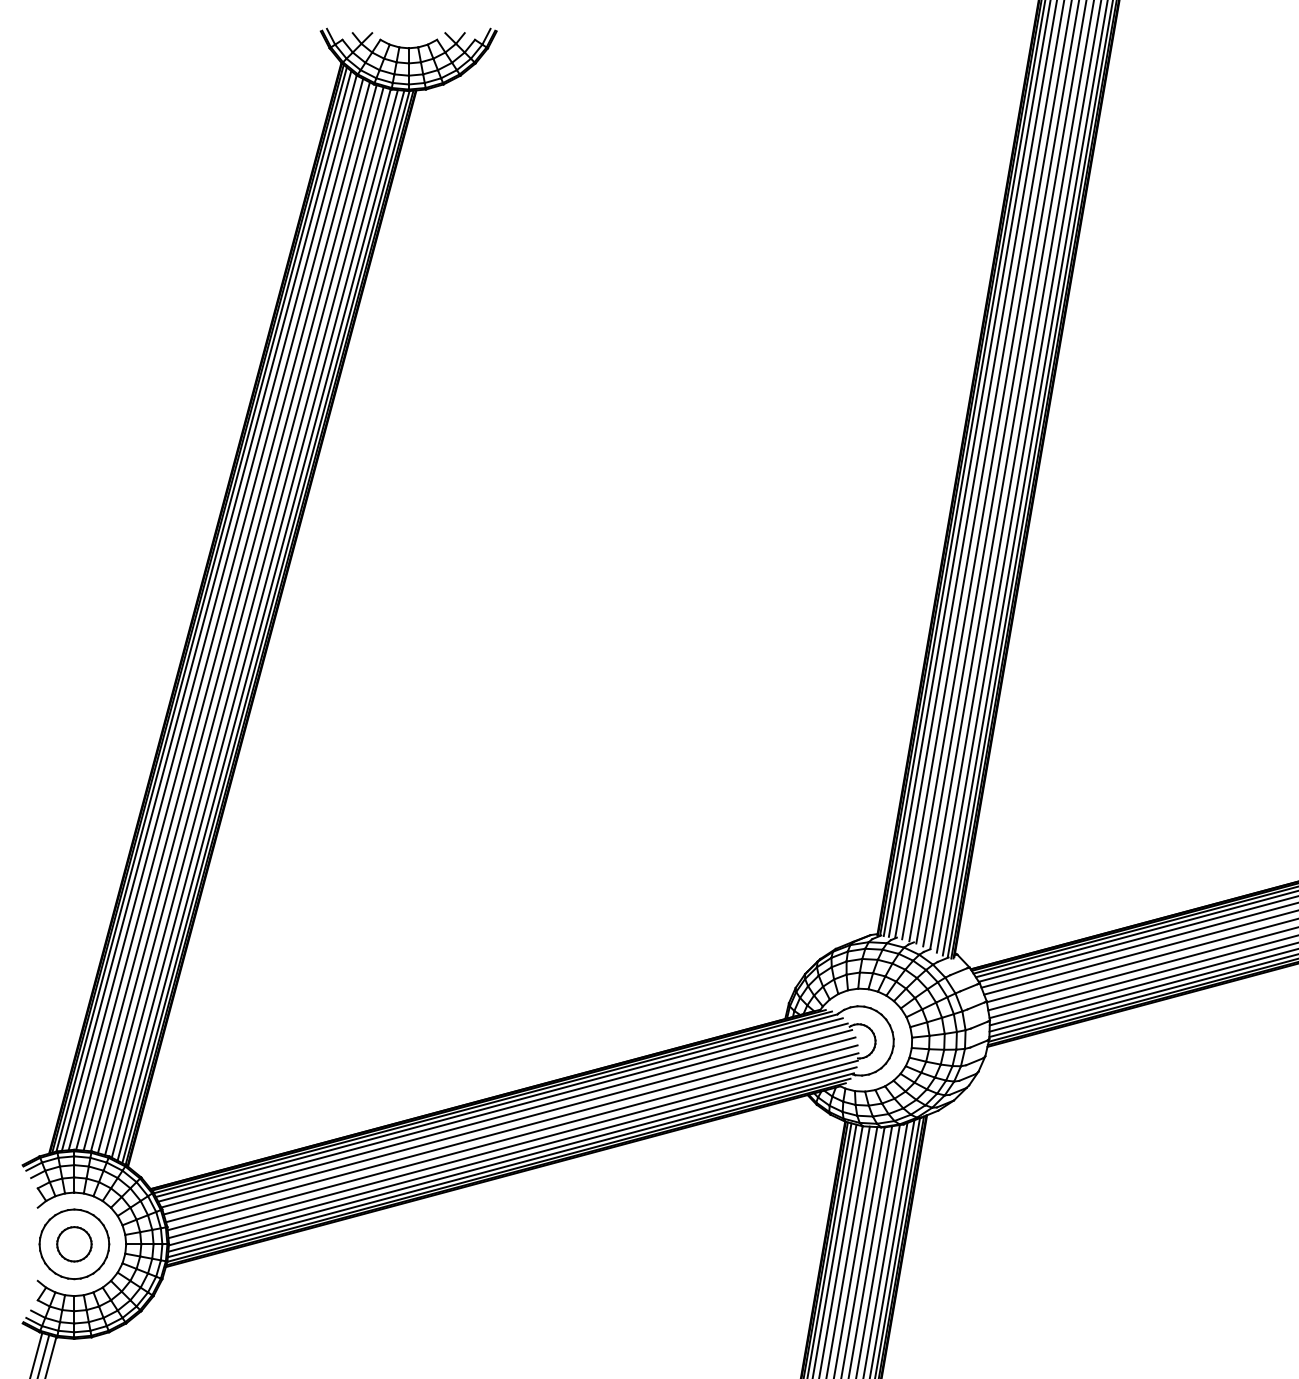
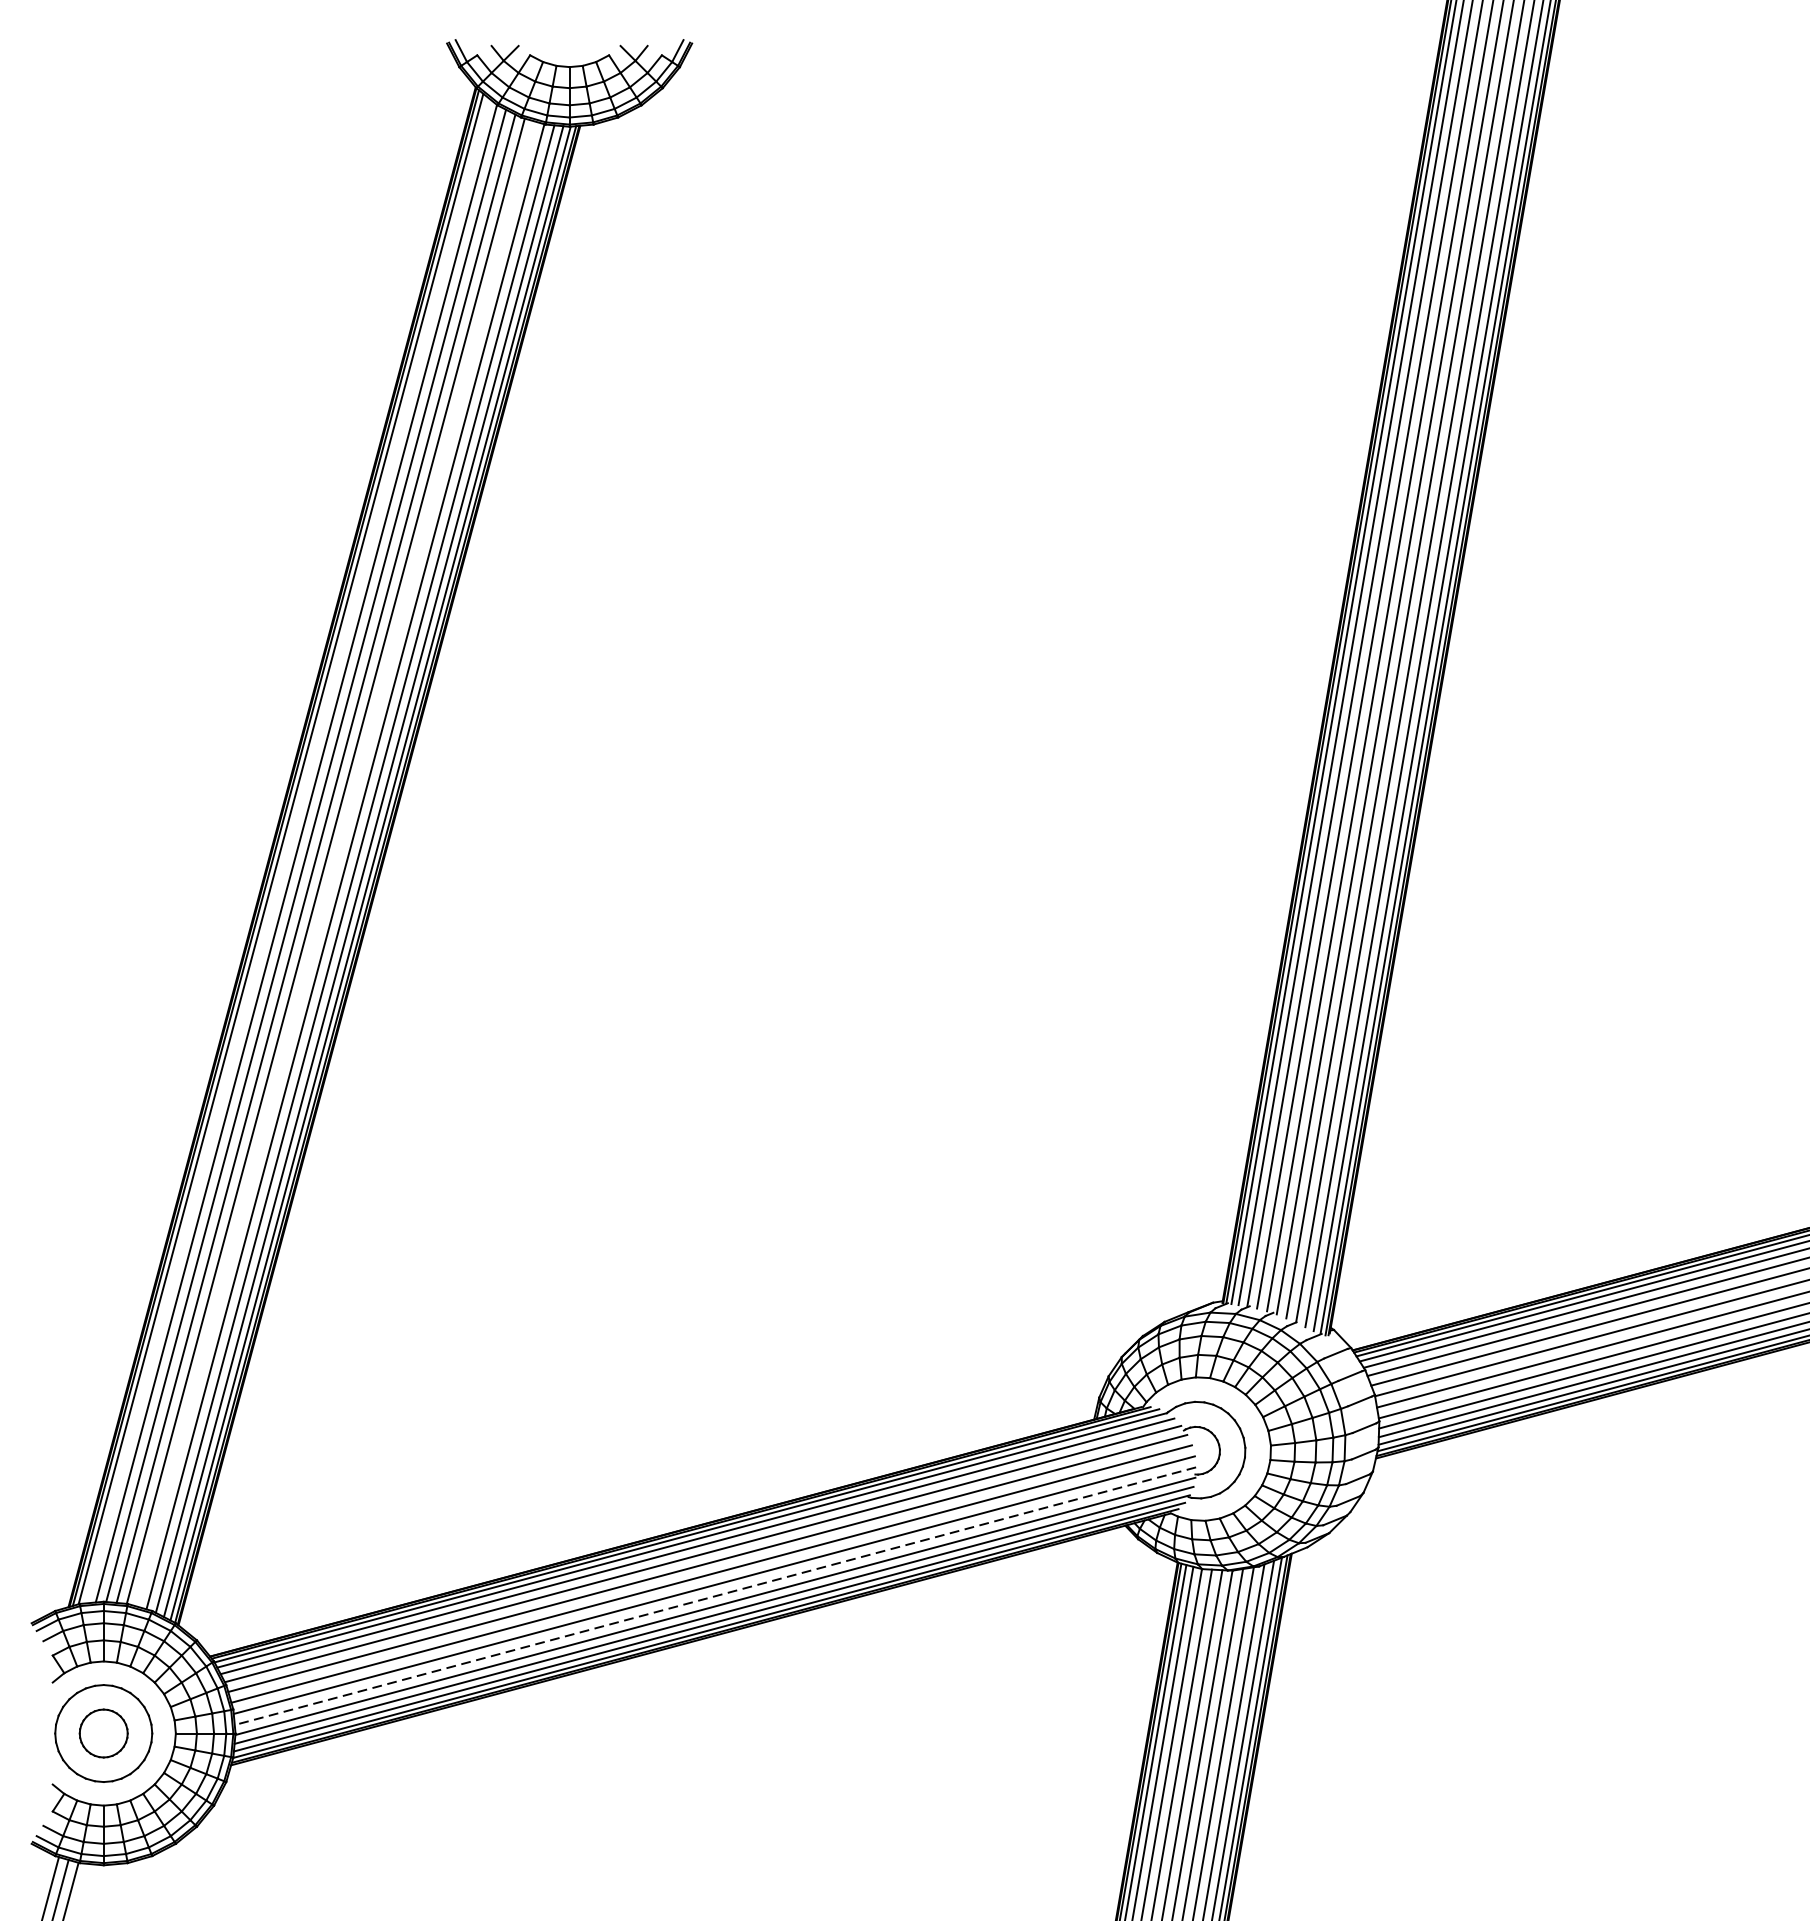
line: (206, 610) -> (287, 850), removed
line: (240, 620) -> (335, 864), removed
line: (512, 1145) -> (714, 1595), solid -> dashed

